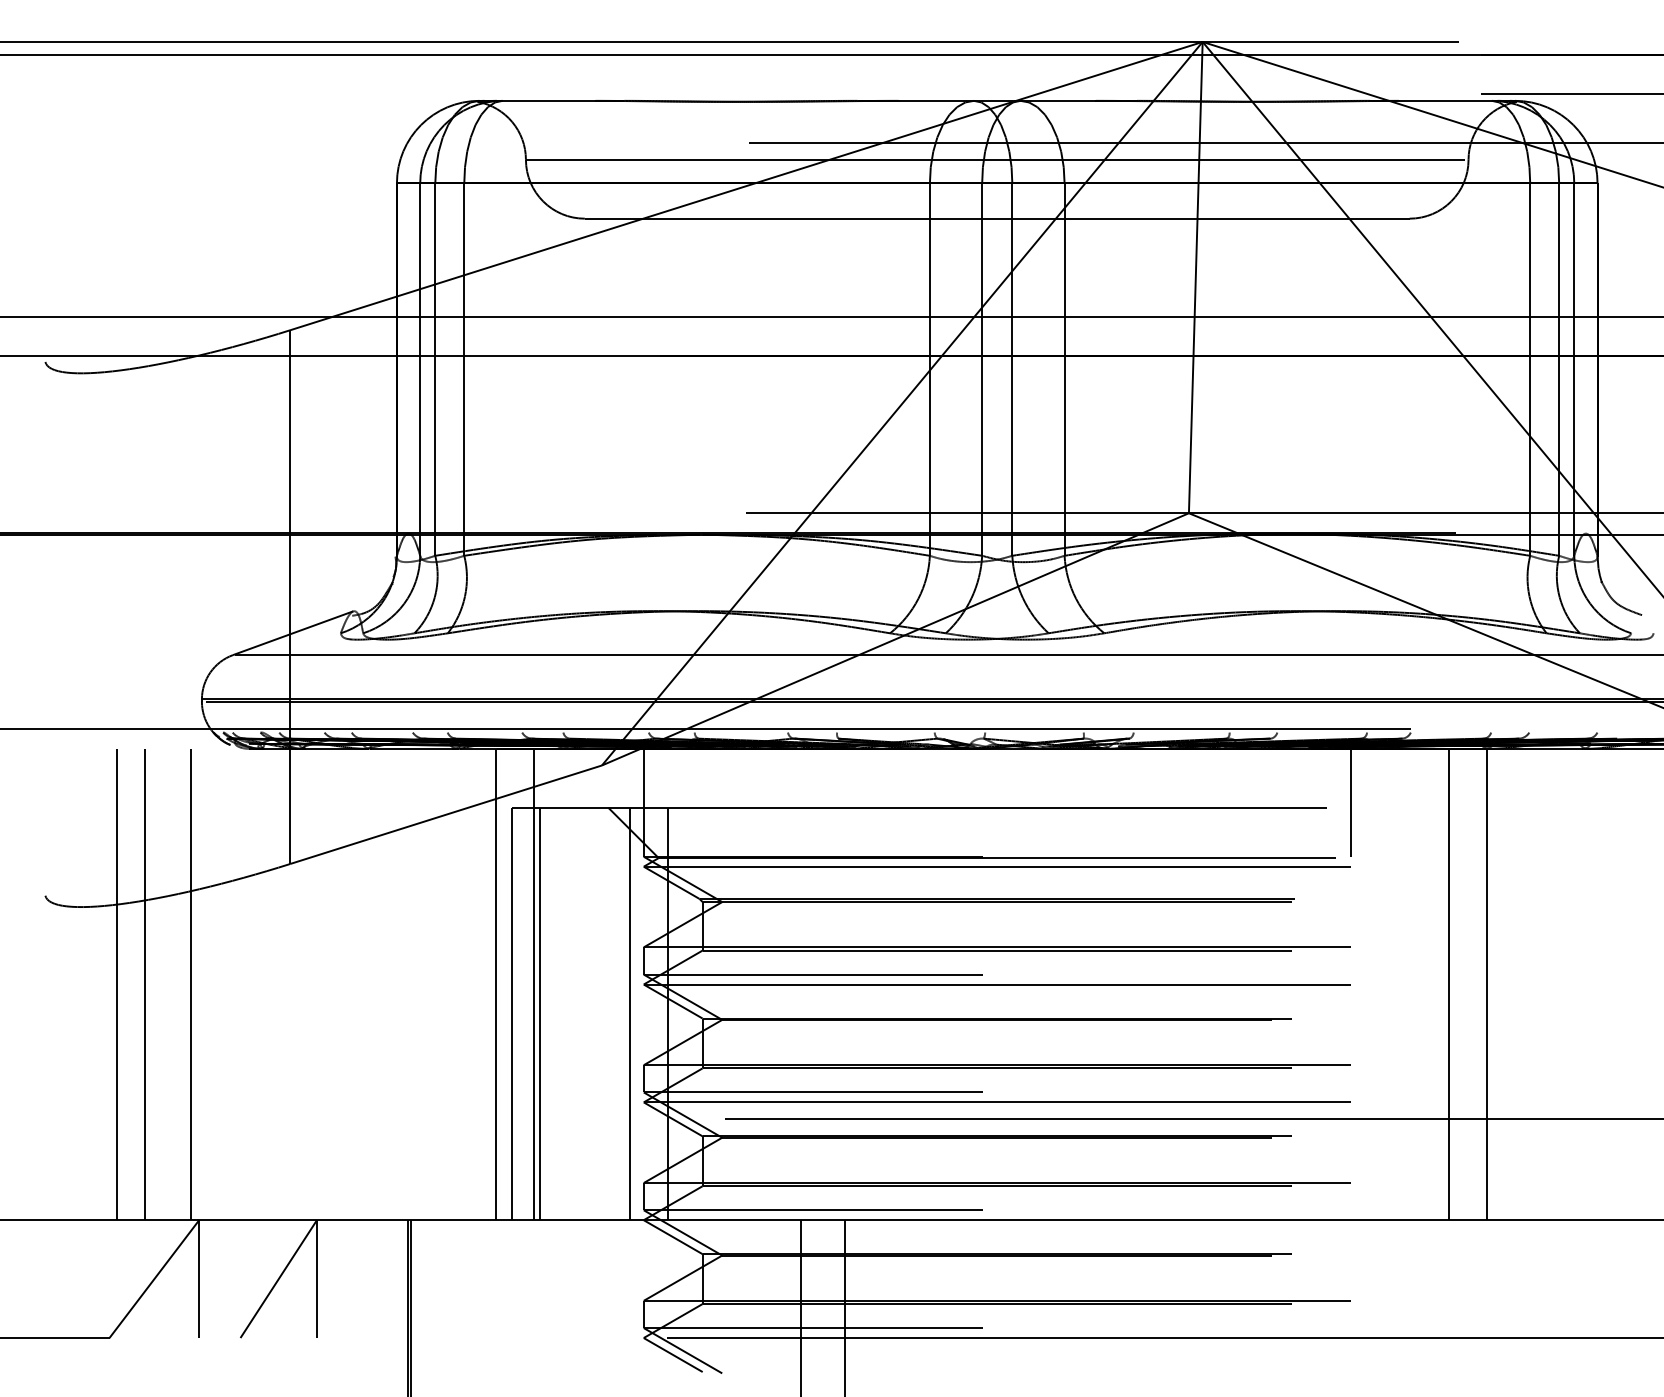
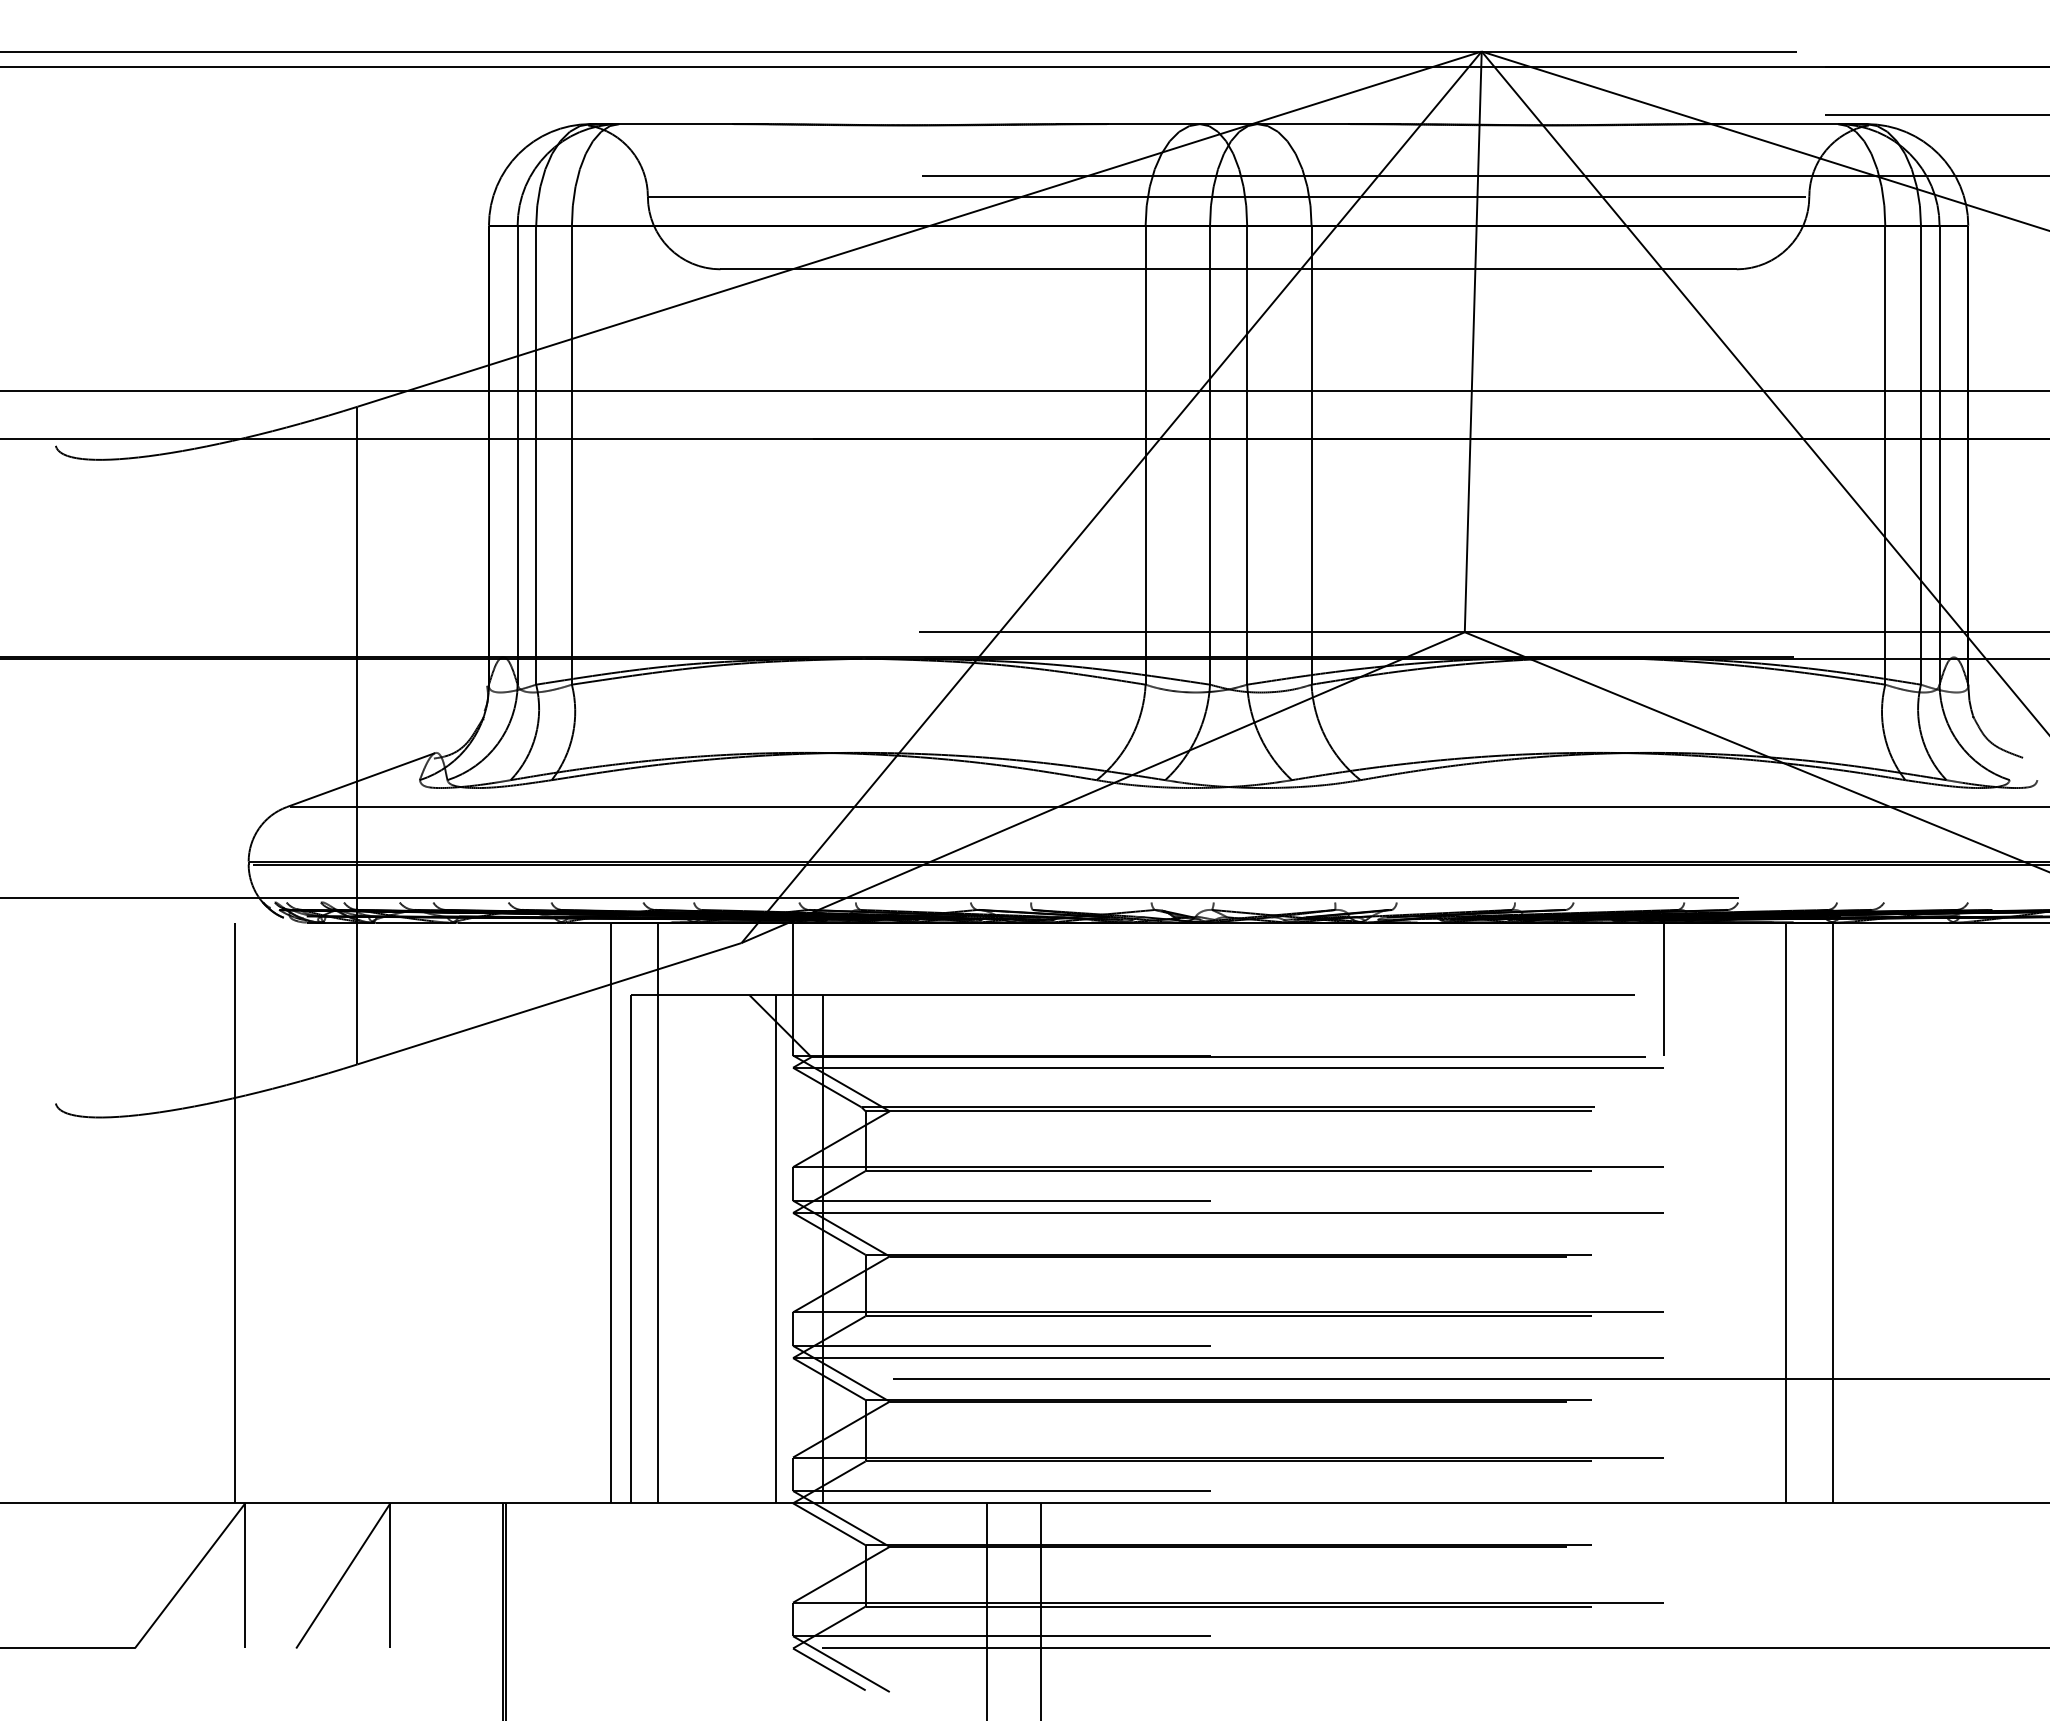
line: (116, 984) -> (143, 1212), removed
line: (144, 984) -> (178, 1212), removed
line: (540, 1014) -> (665, 1249), removed

